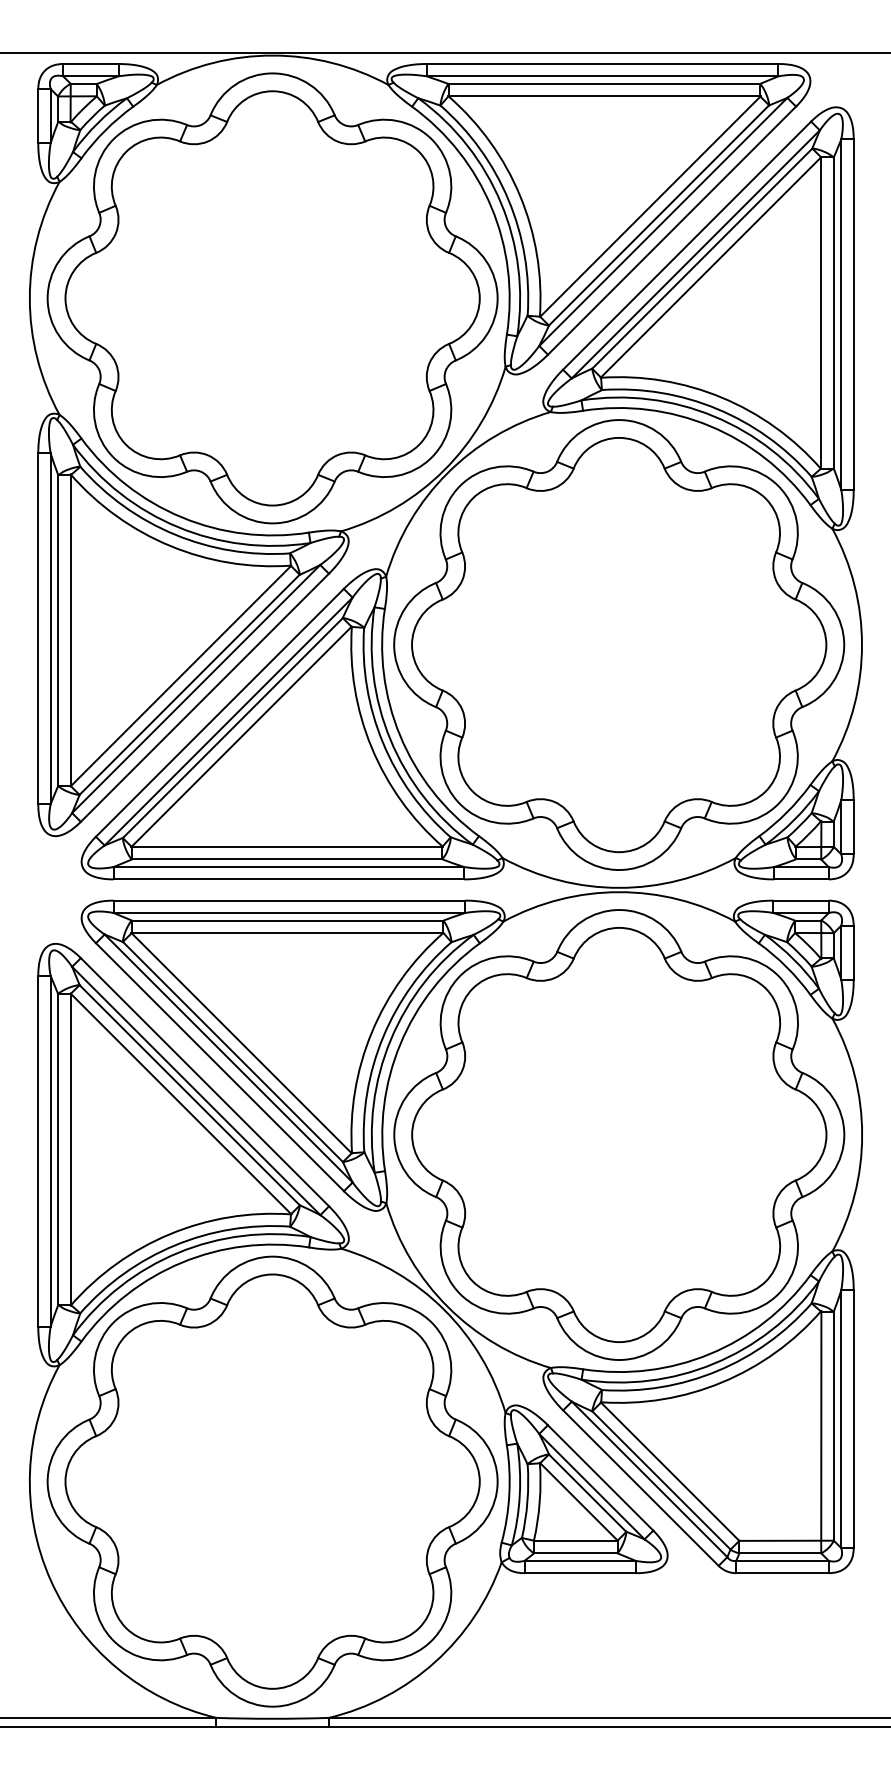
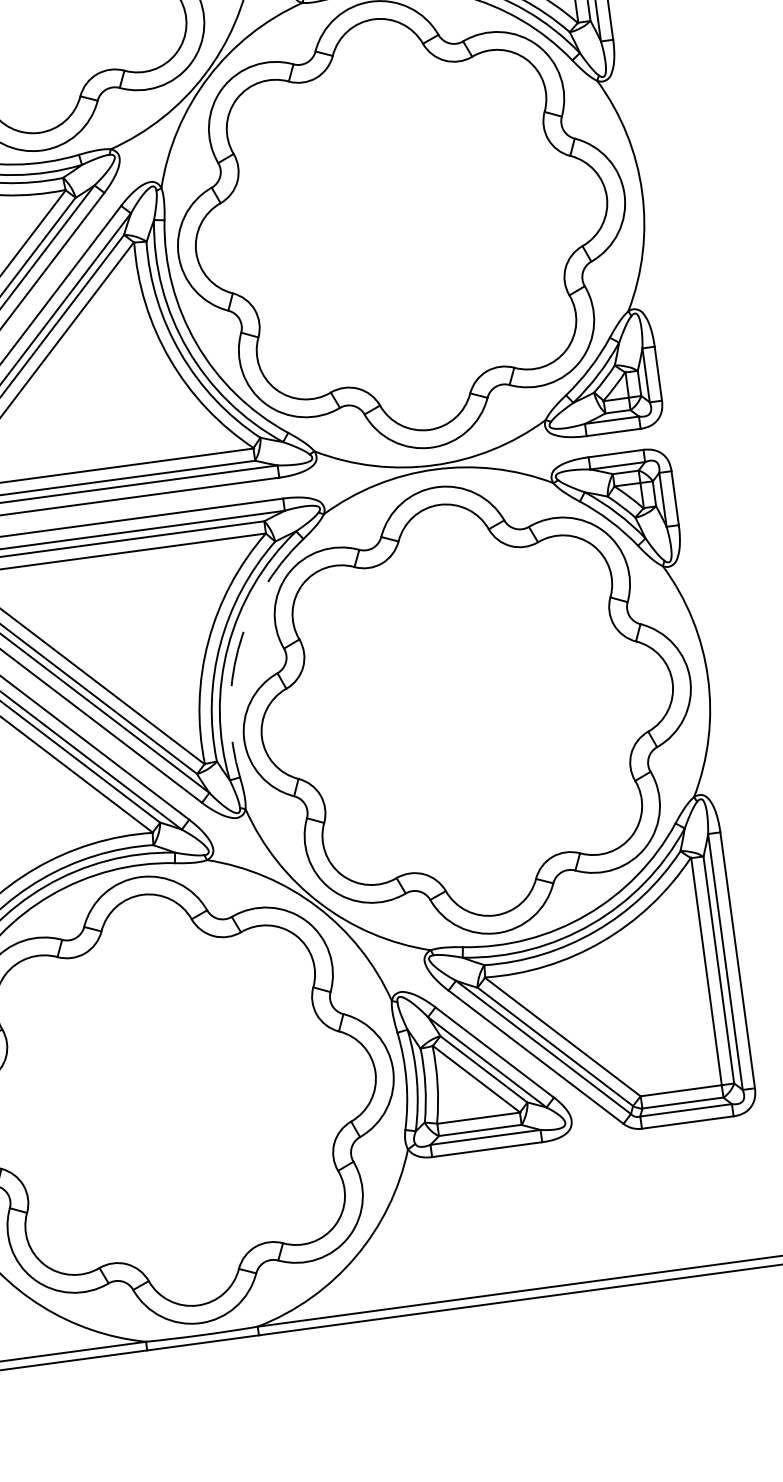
arc: (400, 1043) -> (238, 648), solid -> dashed

